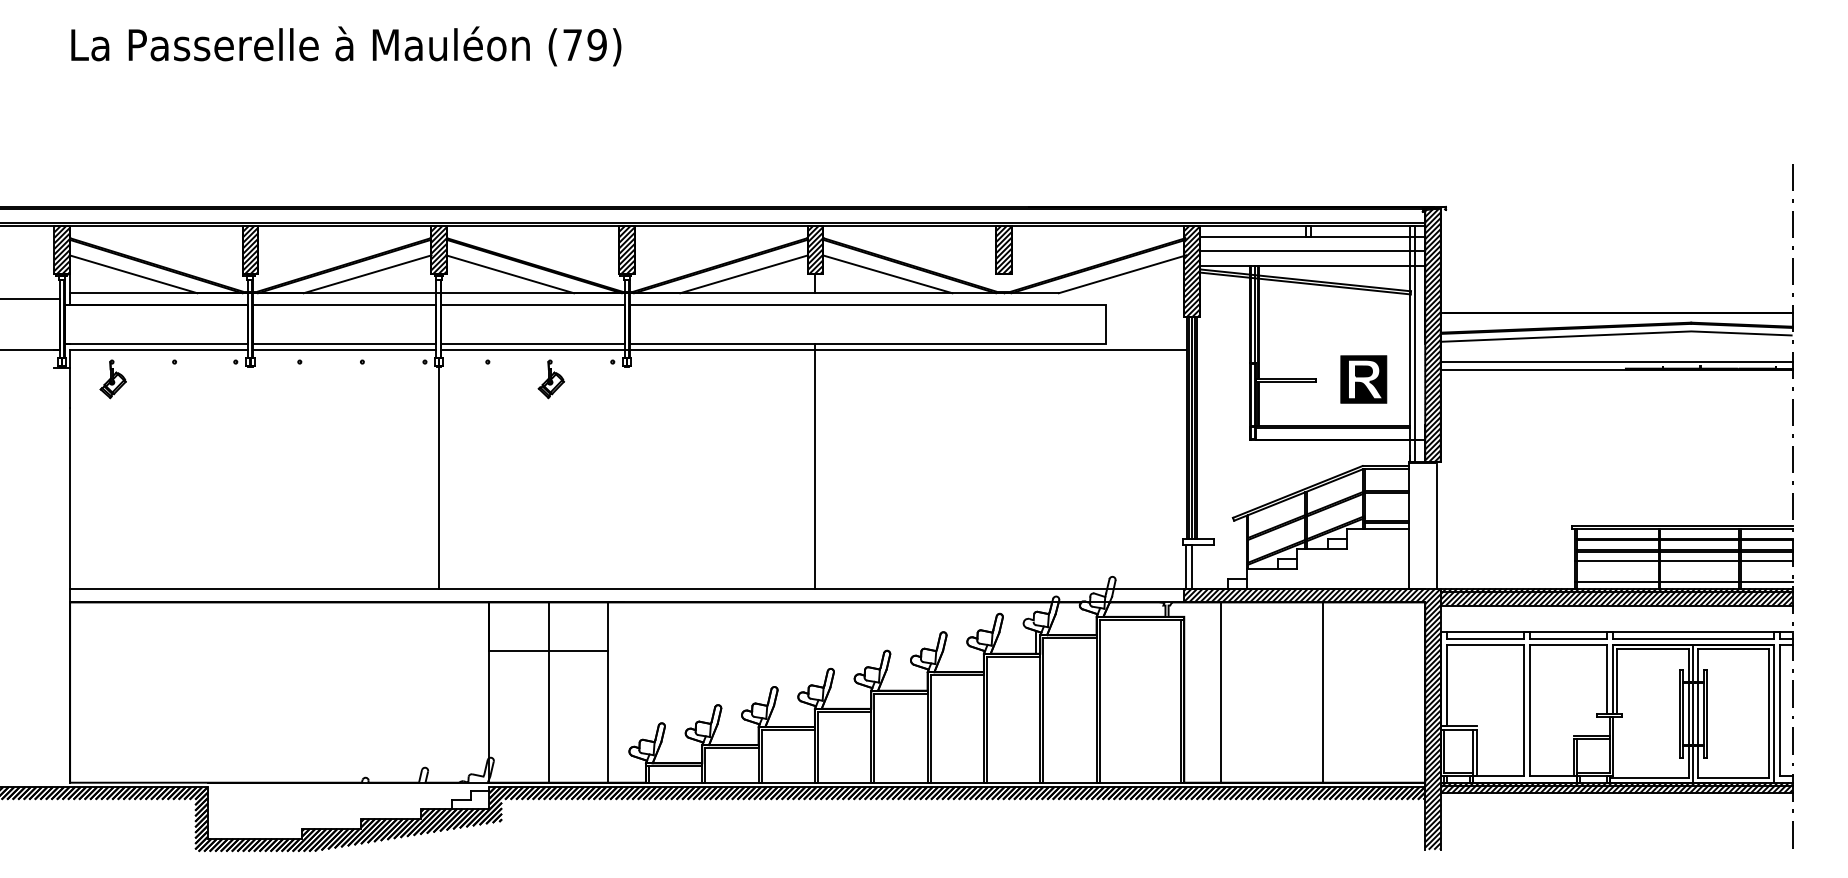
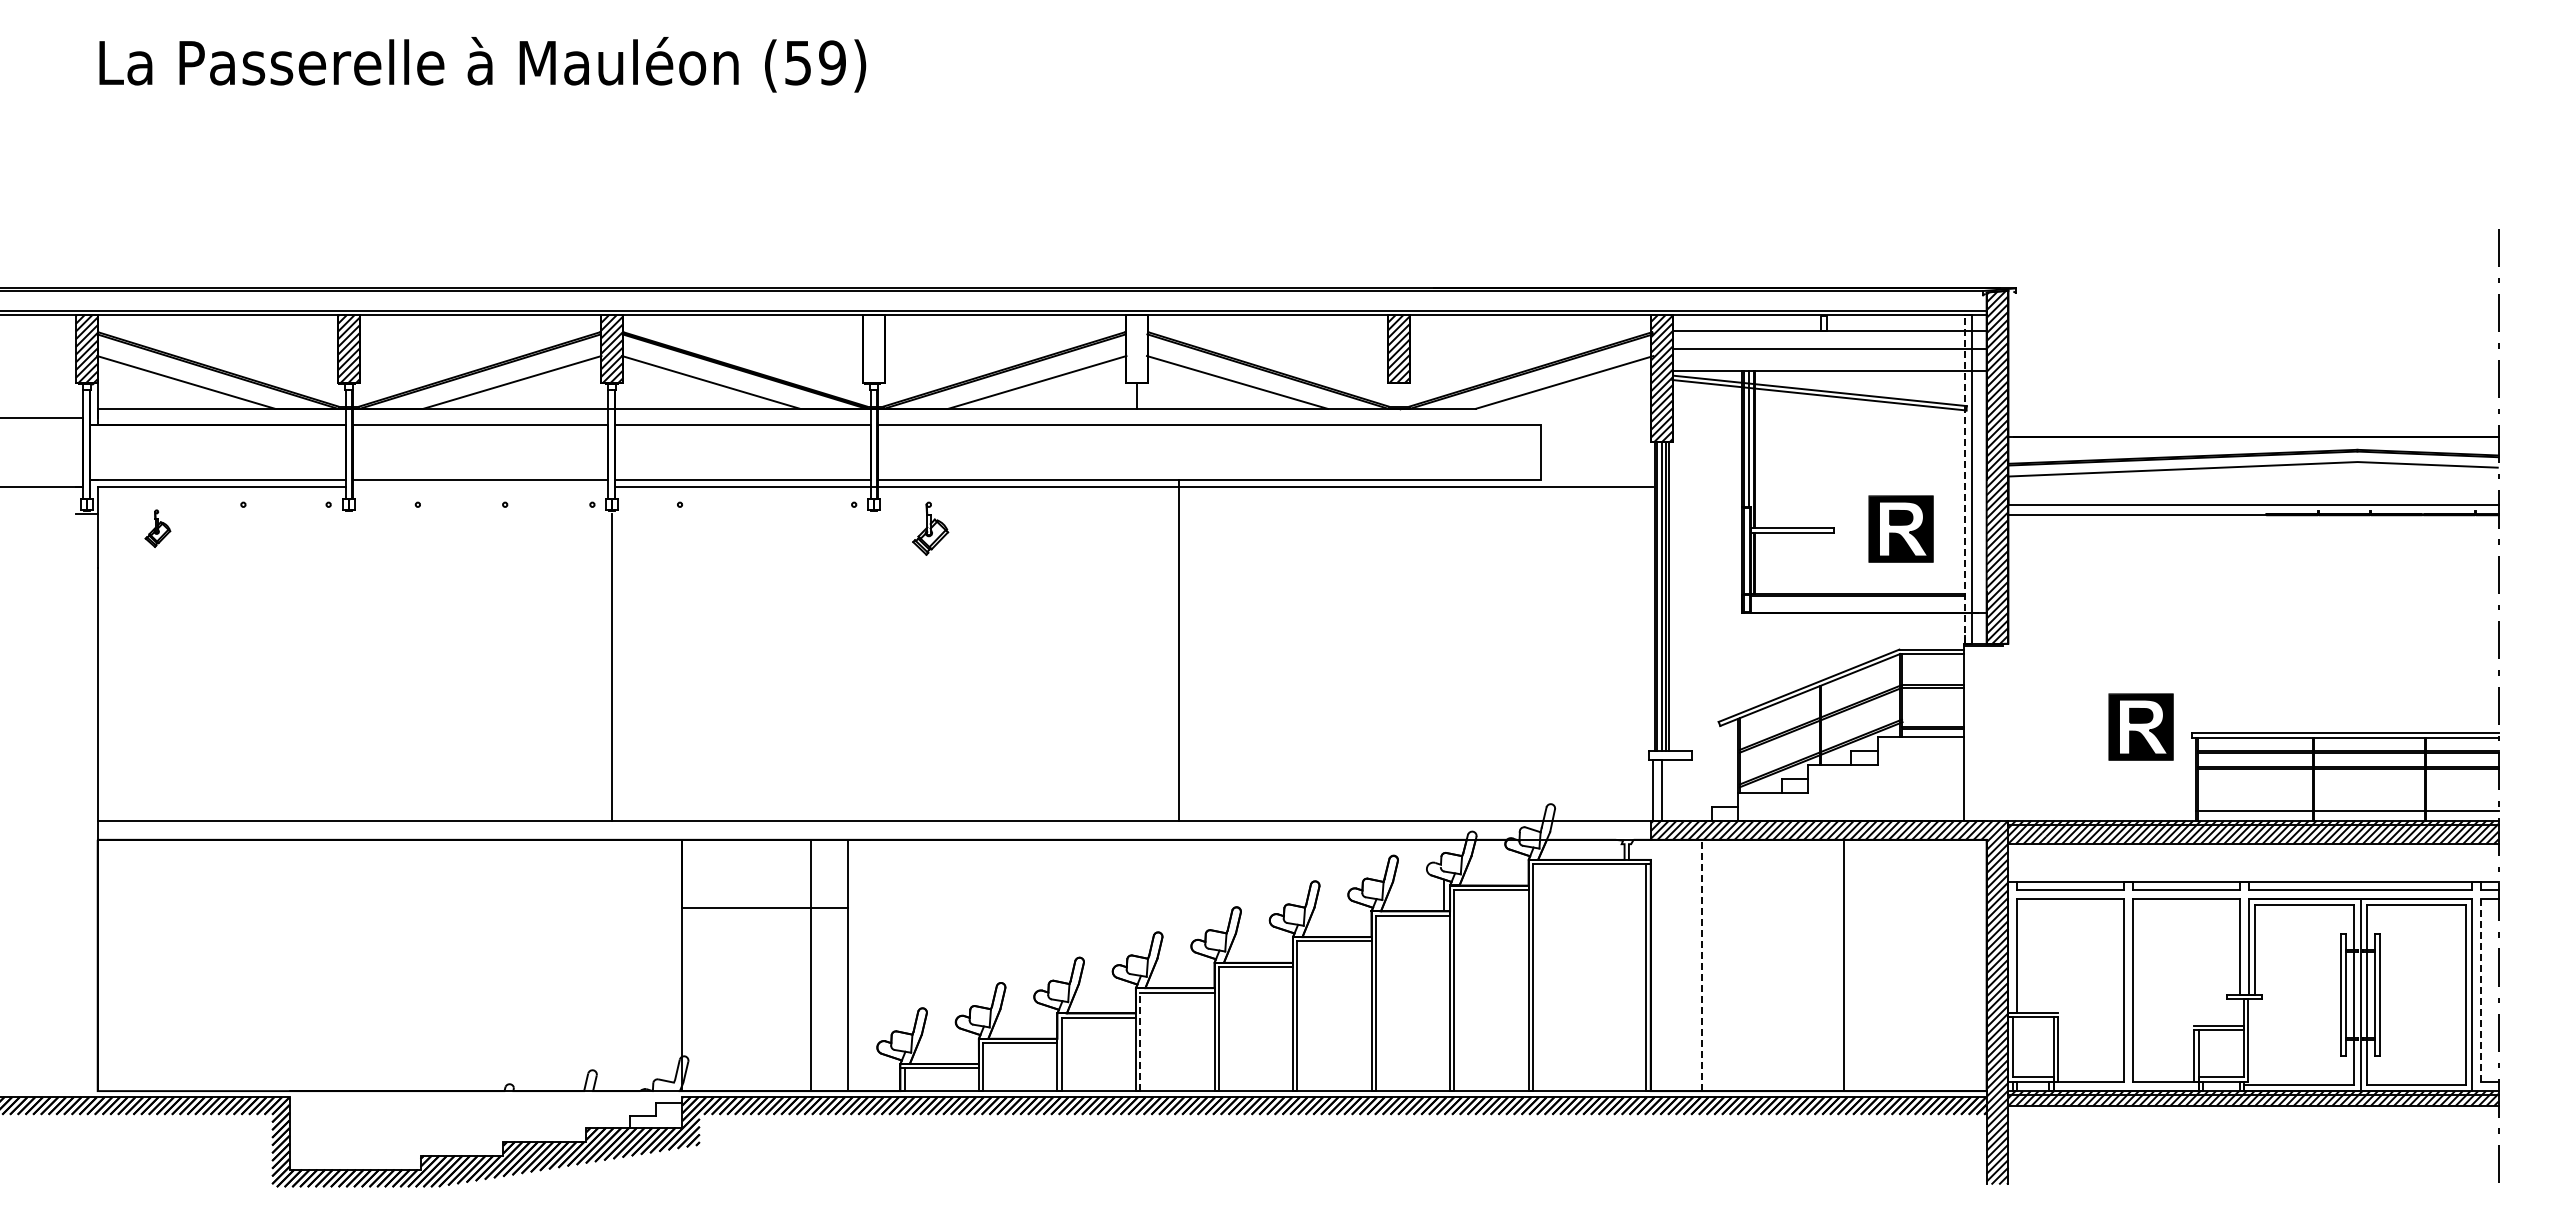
text: (572, 45) -> (797, 63), (79) -> (59)
hatch: (627, 249) -> (874, 348), removed
hatch: (815, 249) -> (1136, 348), removed
line: (1409, 343) -> (1964, 479), solid -> dashed
line: (344, 349) -> (480, 487), removed
part: (112, 379) -> (157, 528), size x0.7
part: (551, 379) -> (930, 528), moved
line: (815, 466) -> (1178, 650), moved
part: (1535, 521) -> (2140, 726), added
line: (1436, 526) -> (2002, 734), removed
line: (1684, 560) -> (2347, 781), removed
line: (549, 692) -> (811, 965), moved
line: (1220, 692) -> (1701, 965), solid -> dashed
line: (1780, 710) -> (2481, 990), solid -> dashed
line: (818, 747) -> (1140, 1041), solid -> dashed

